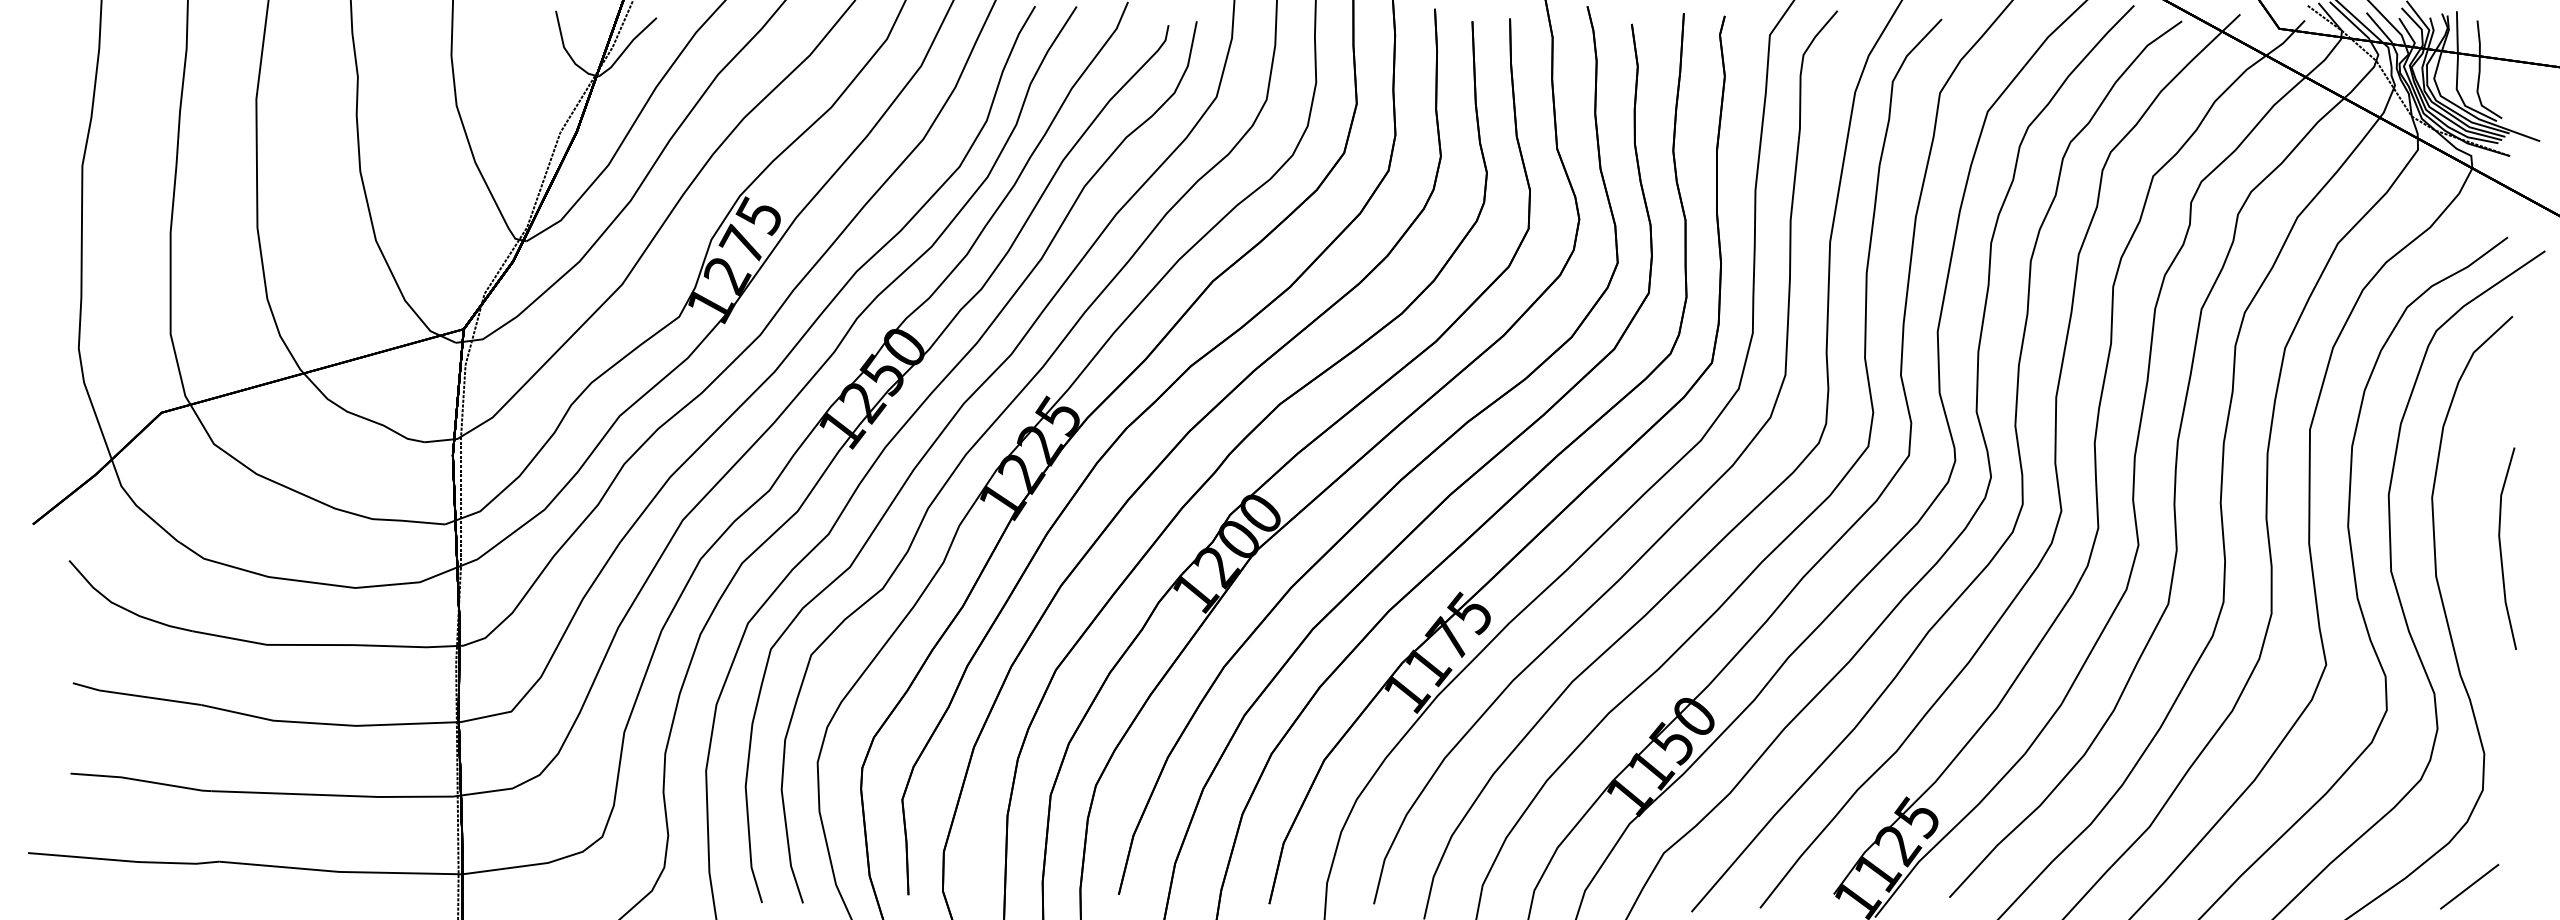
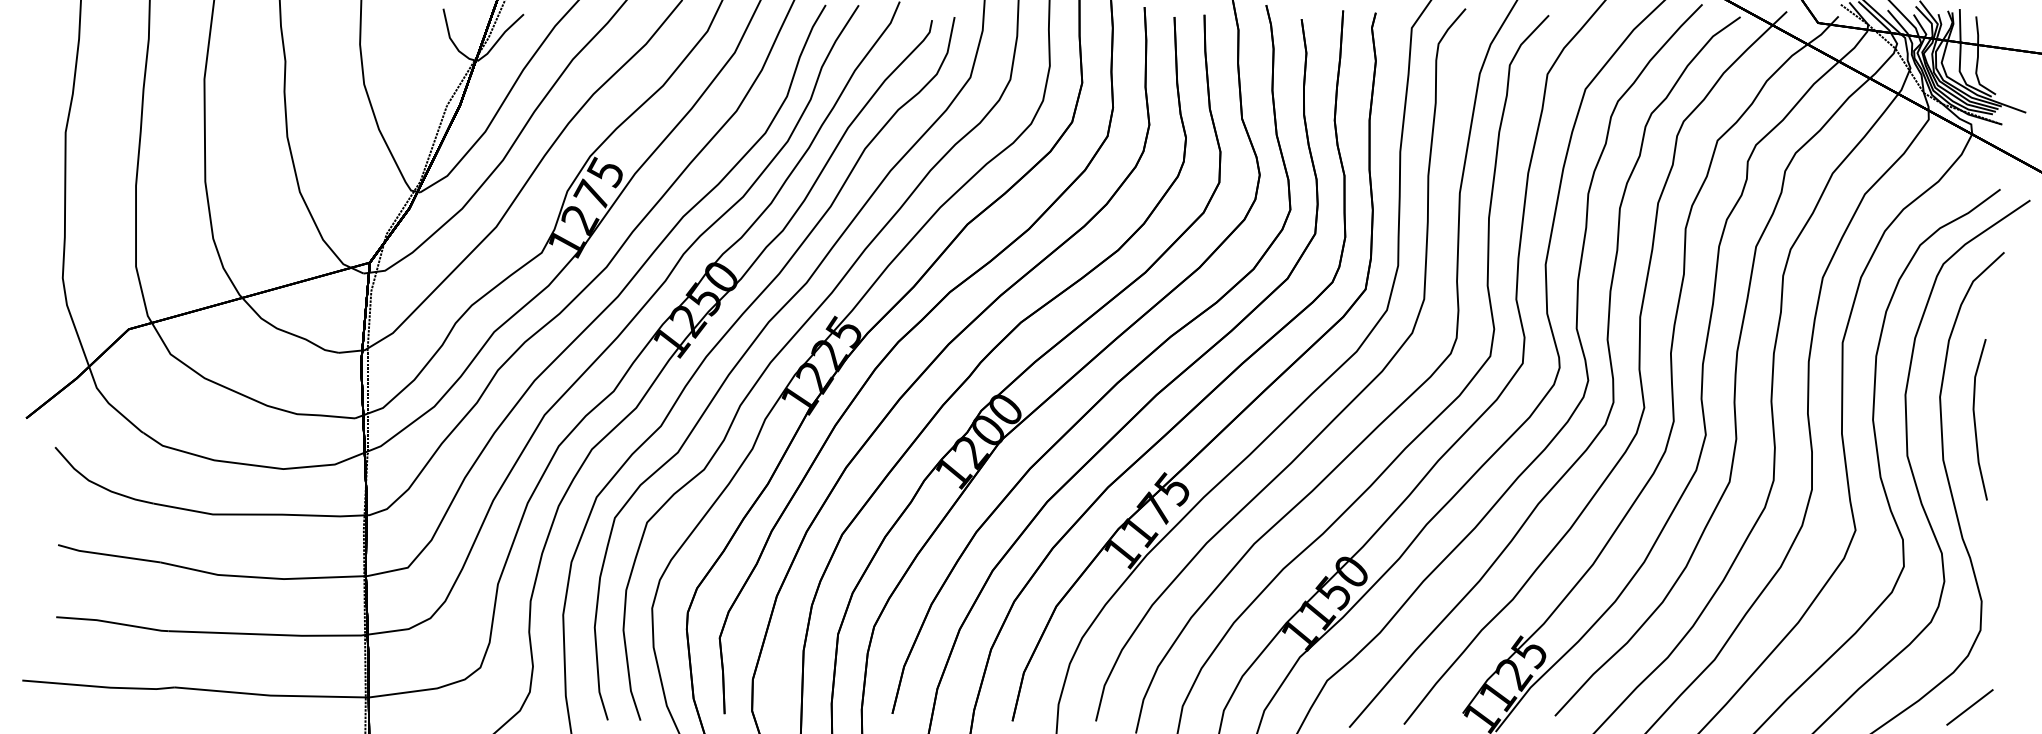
line: (2501, 548) -> (1975, 419), moved

